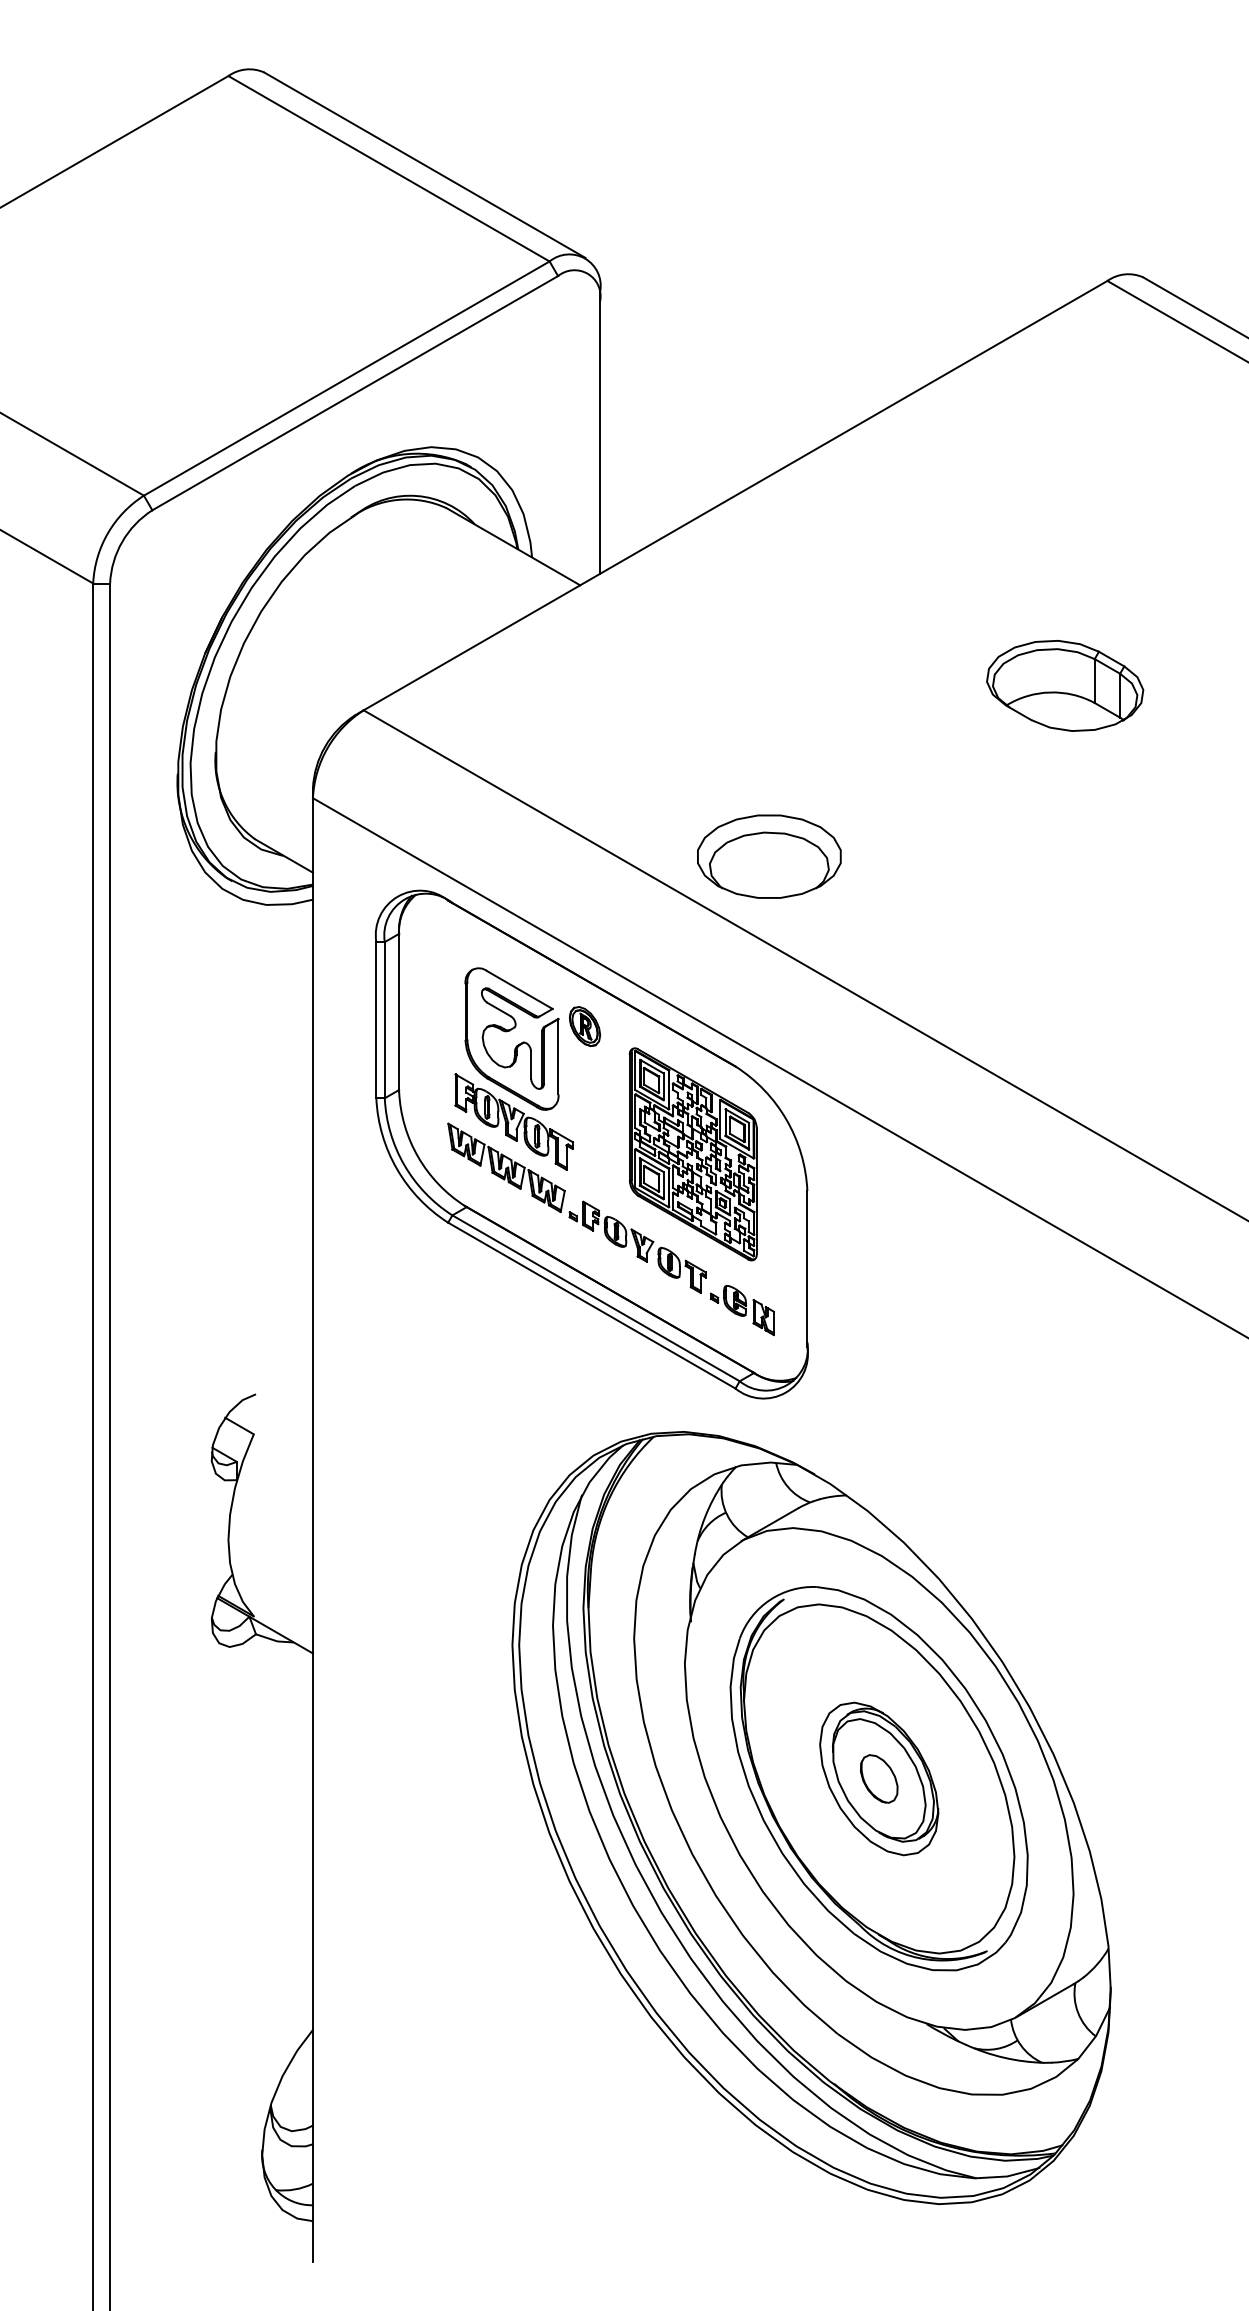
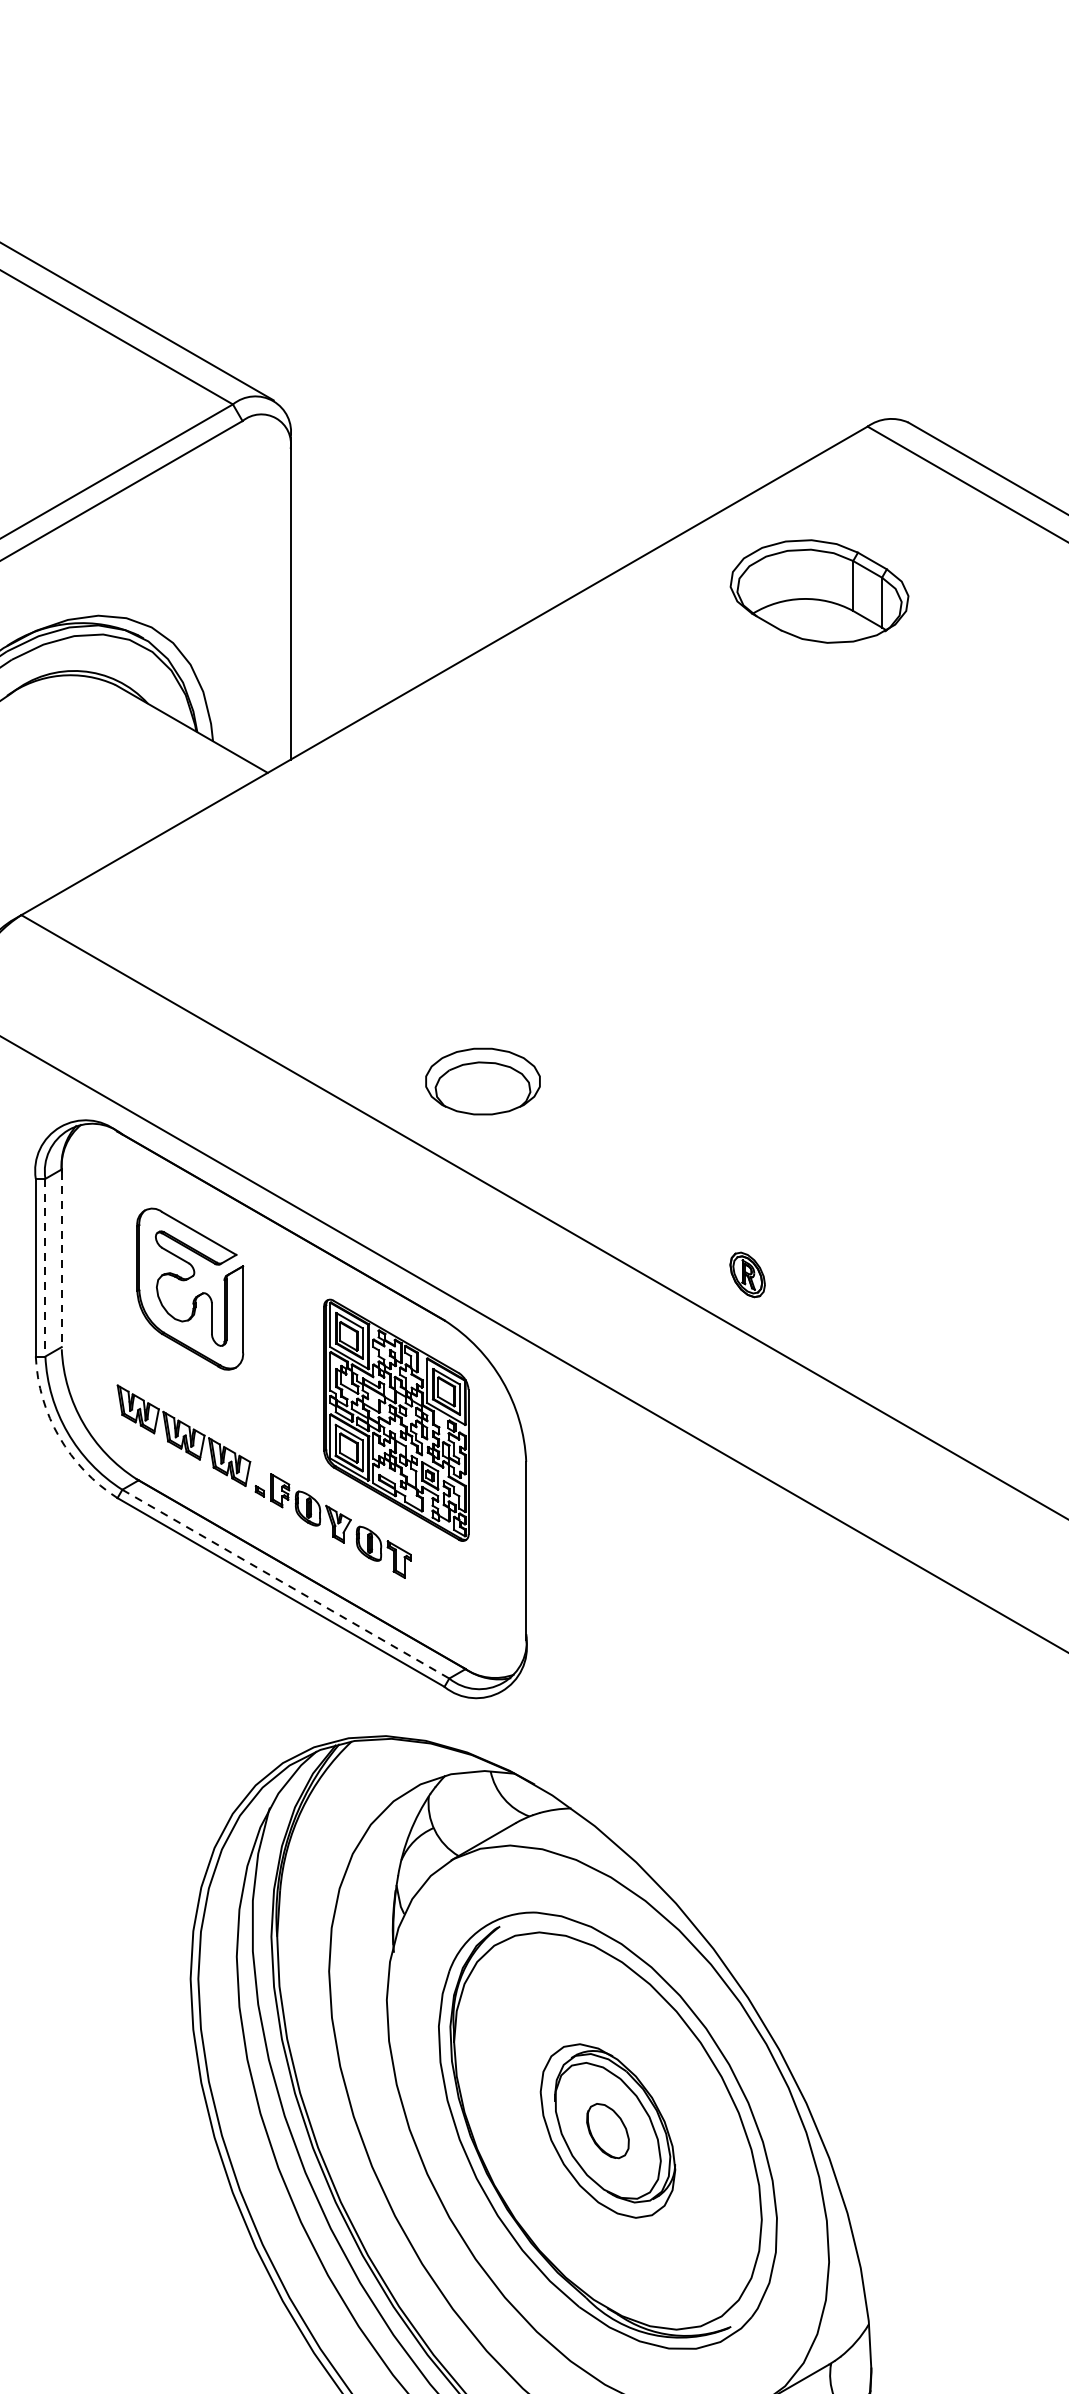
part: (1065, 685) -> (819, 591), moved
part: (769, 856) -> (483, 1081), size x0.7
line: (399, 1014) -> (62, 1261), solid -> dashed
line: (384, 1020) -> (45, 1268), solid -> dashed
part: (584, 1026) -> (747, 1274), moved
part: (513, 1121) -> (191, 1382), removed
arc: (397, 1169) -> (59, 1437), solid -> dashed
line: (596, 1298) -> (286, 1584), solid -> dashed
part: (742, 1310) -> (452, 1598), removed

